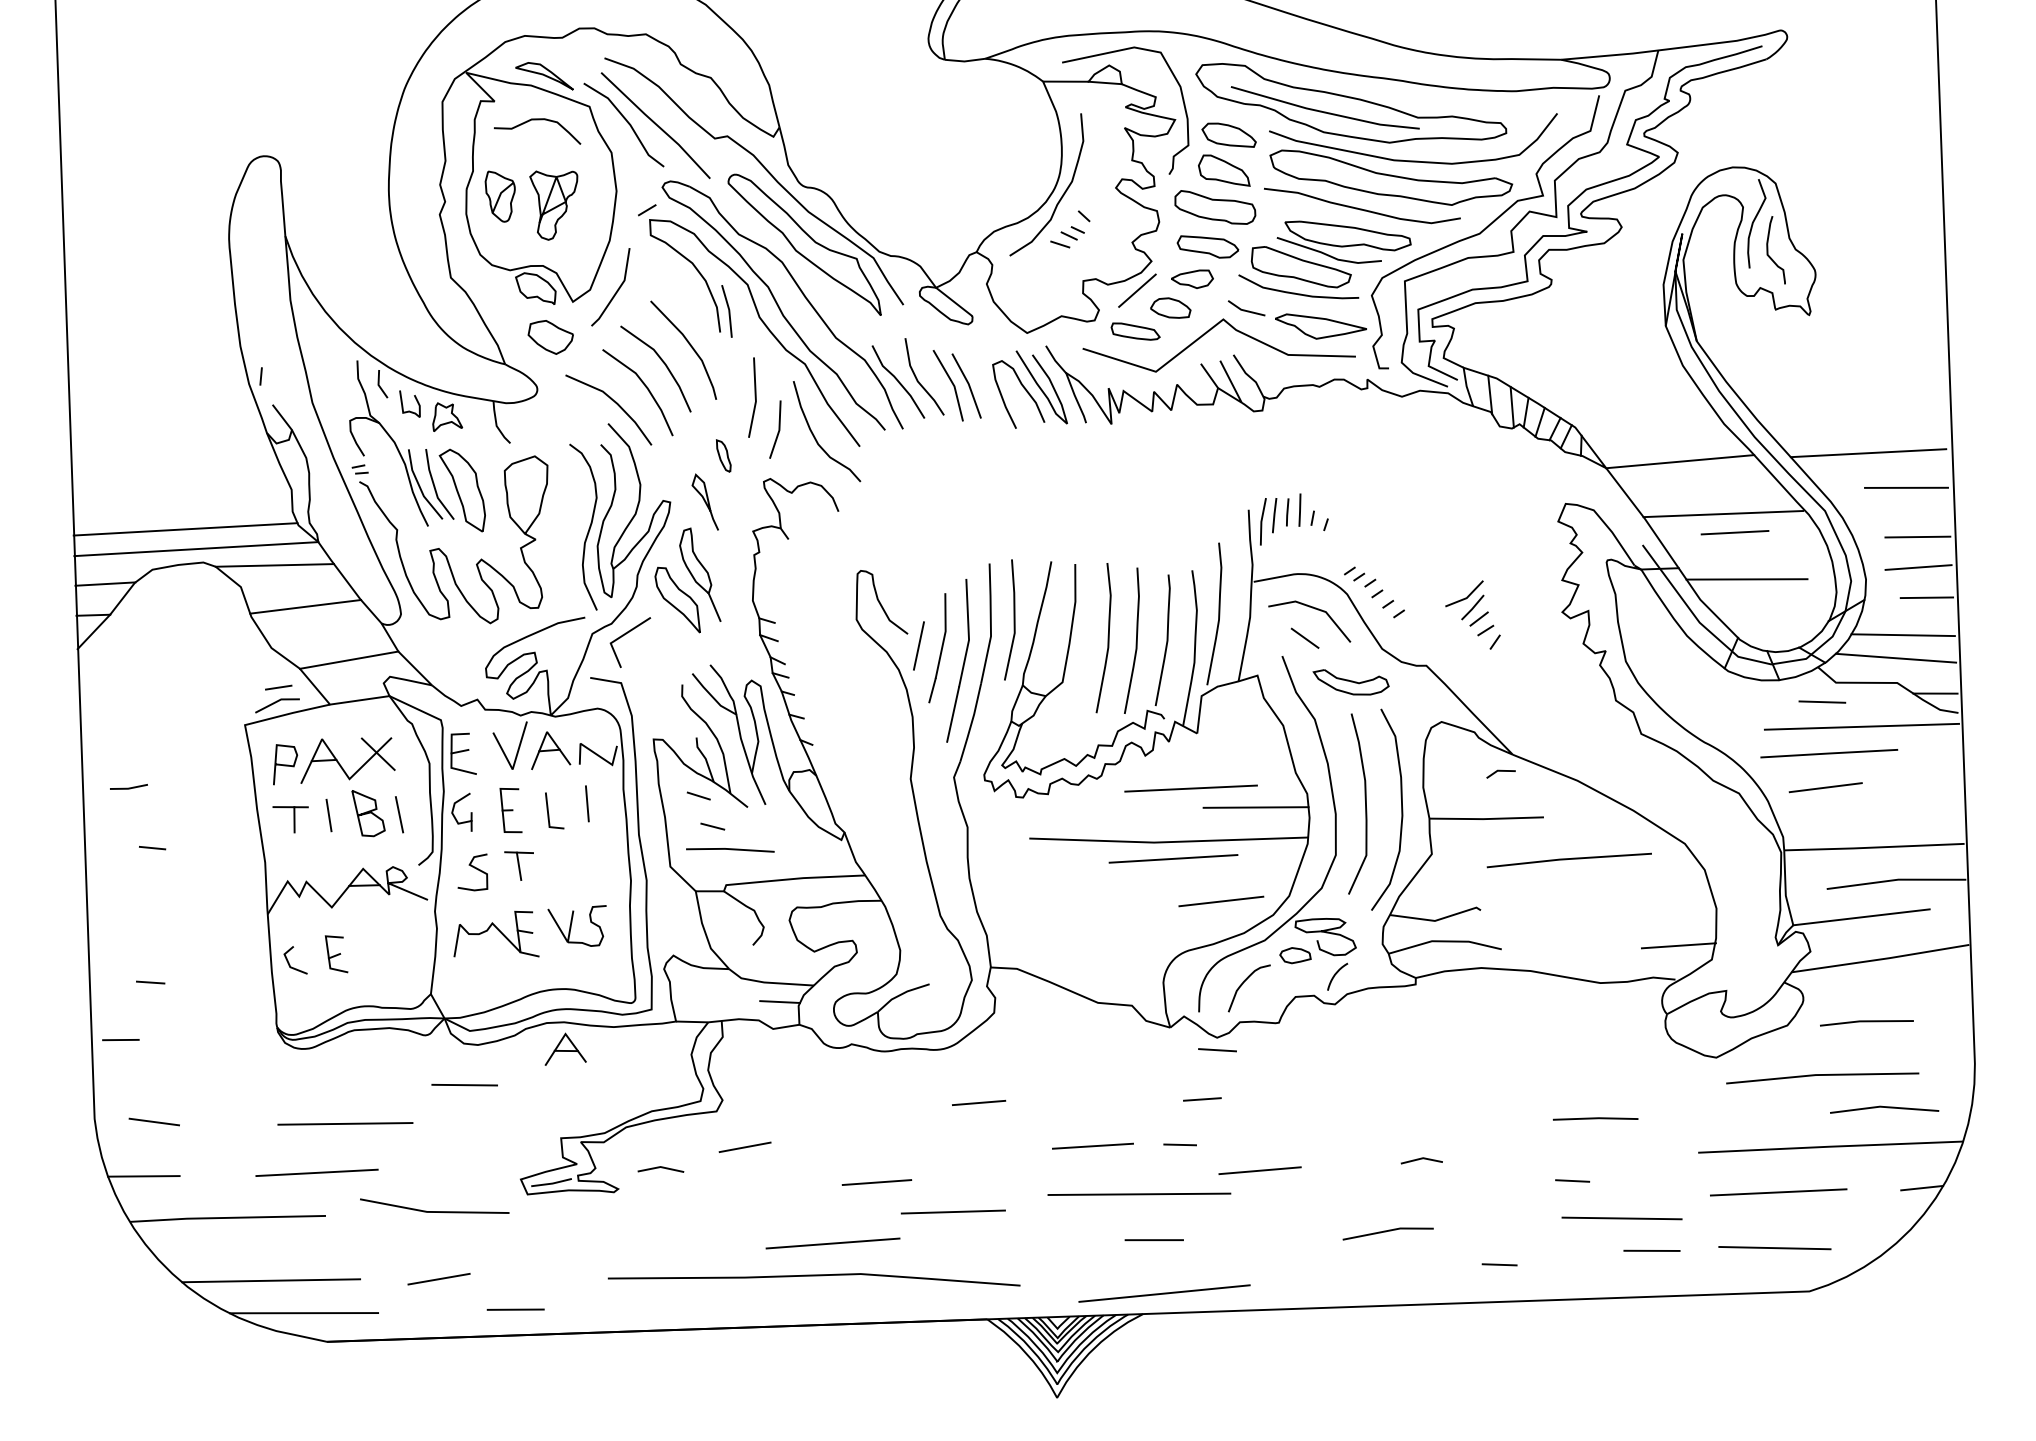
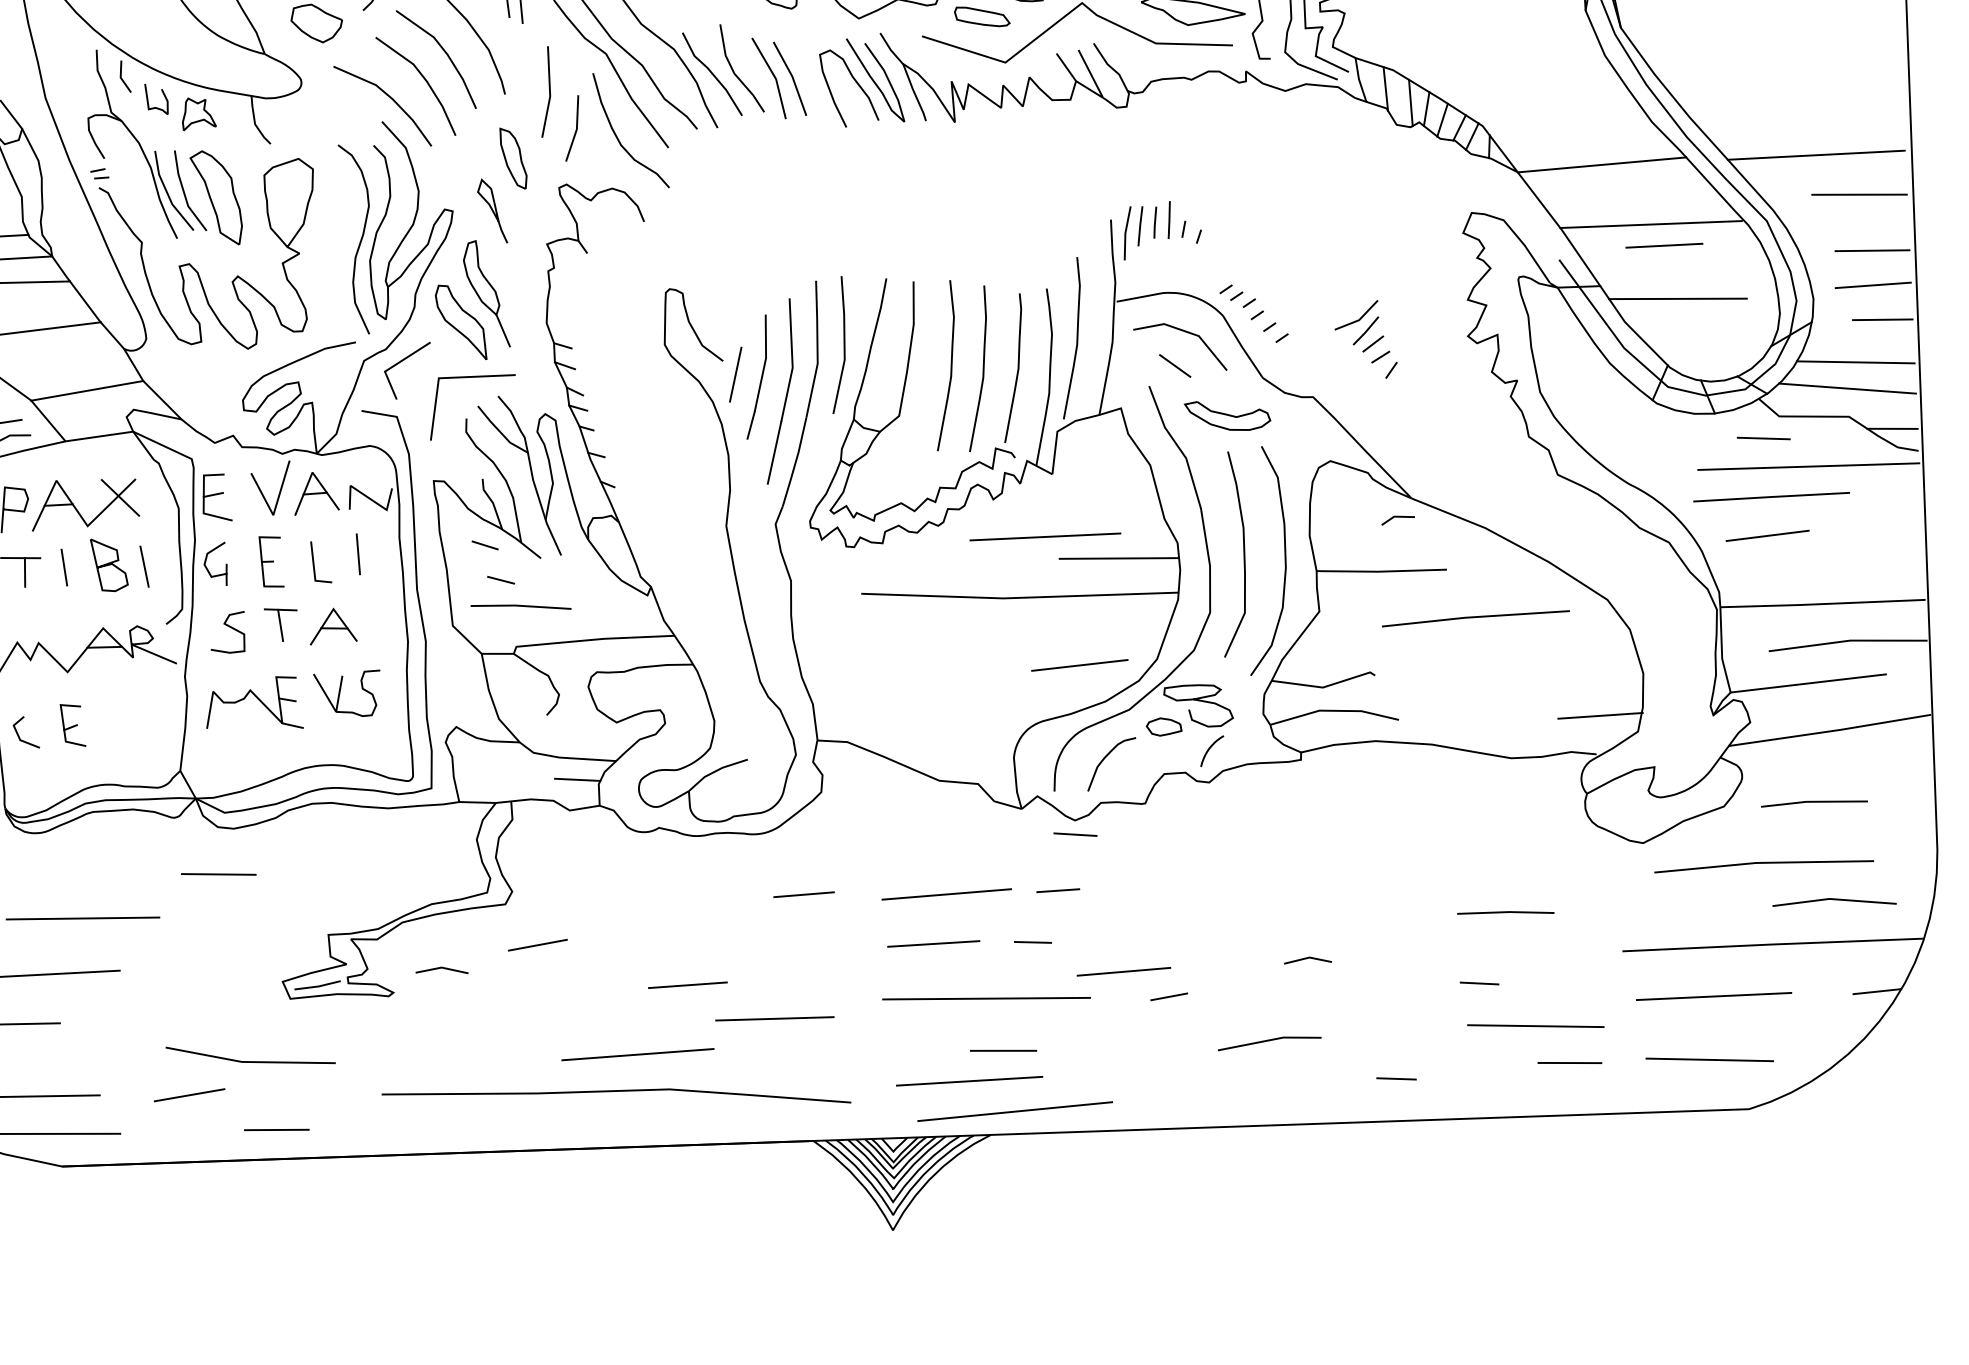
part: (723, 455) -> (513, 157), size x1.67
line: (681, 649) -> (465, 378), added
line: (1173, 858) -> (969, 1080), moved
part: (565, 1048) -> (333, 625), moved
line: (1104, 1102) -> (946, 894), added
line: (1299, 1192) -> (1168, 996), added
line: (434, 1211) -> (250, 1061), moved

